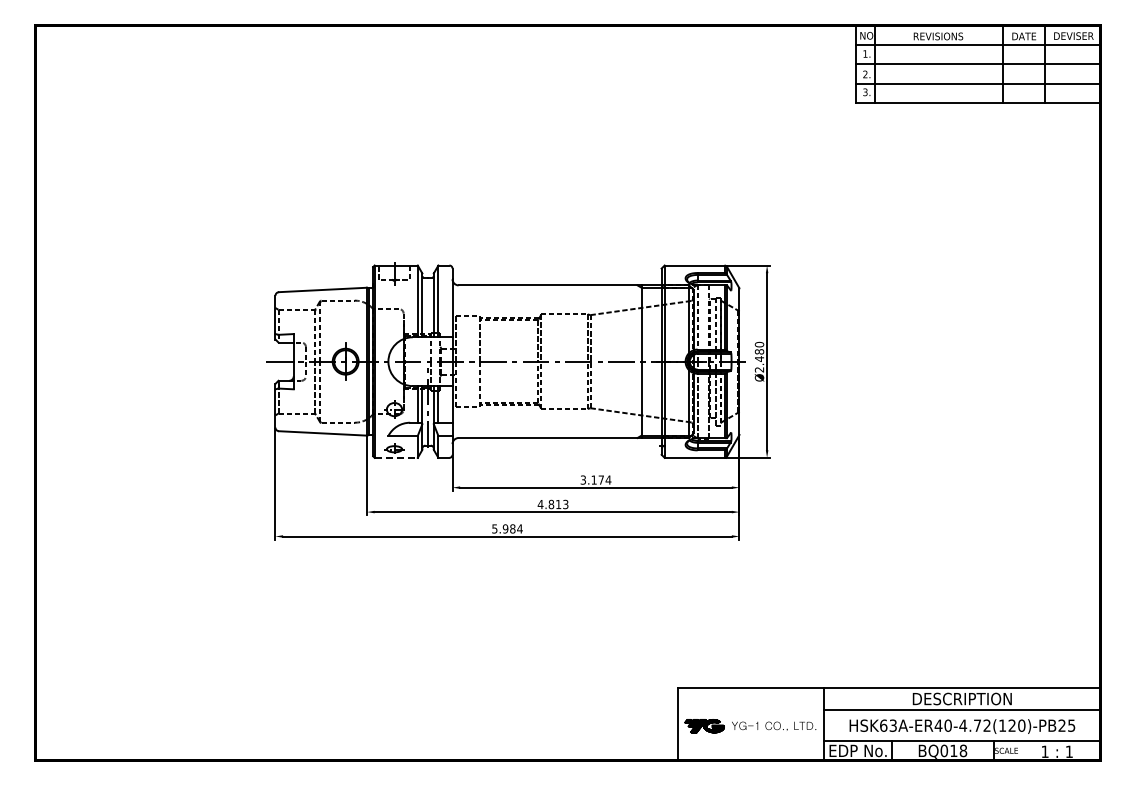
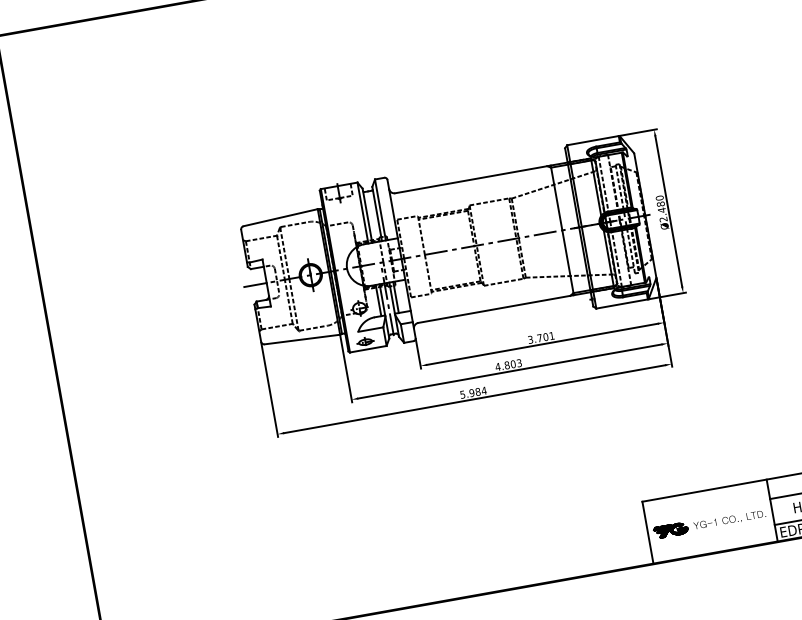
line: (396, 457) -> (368, 348), dashed -> solid
text: (601, 479) -> (545, 336), 3.174 -> 3.701
text: (558, 504) -> (513, 364), 4.813 -> 4.803

